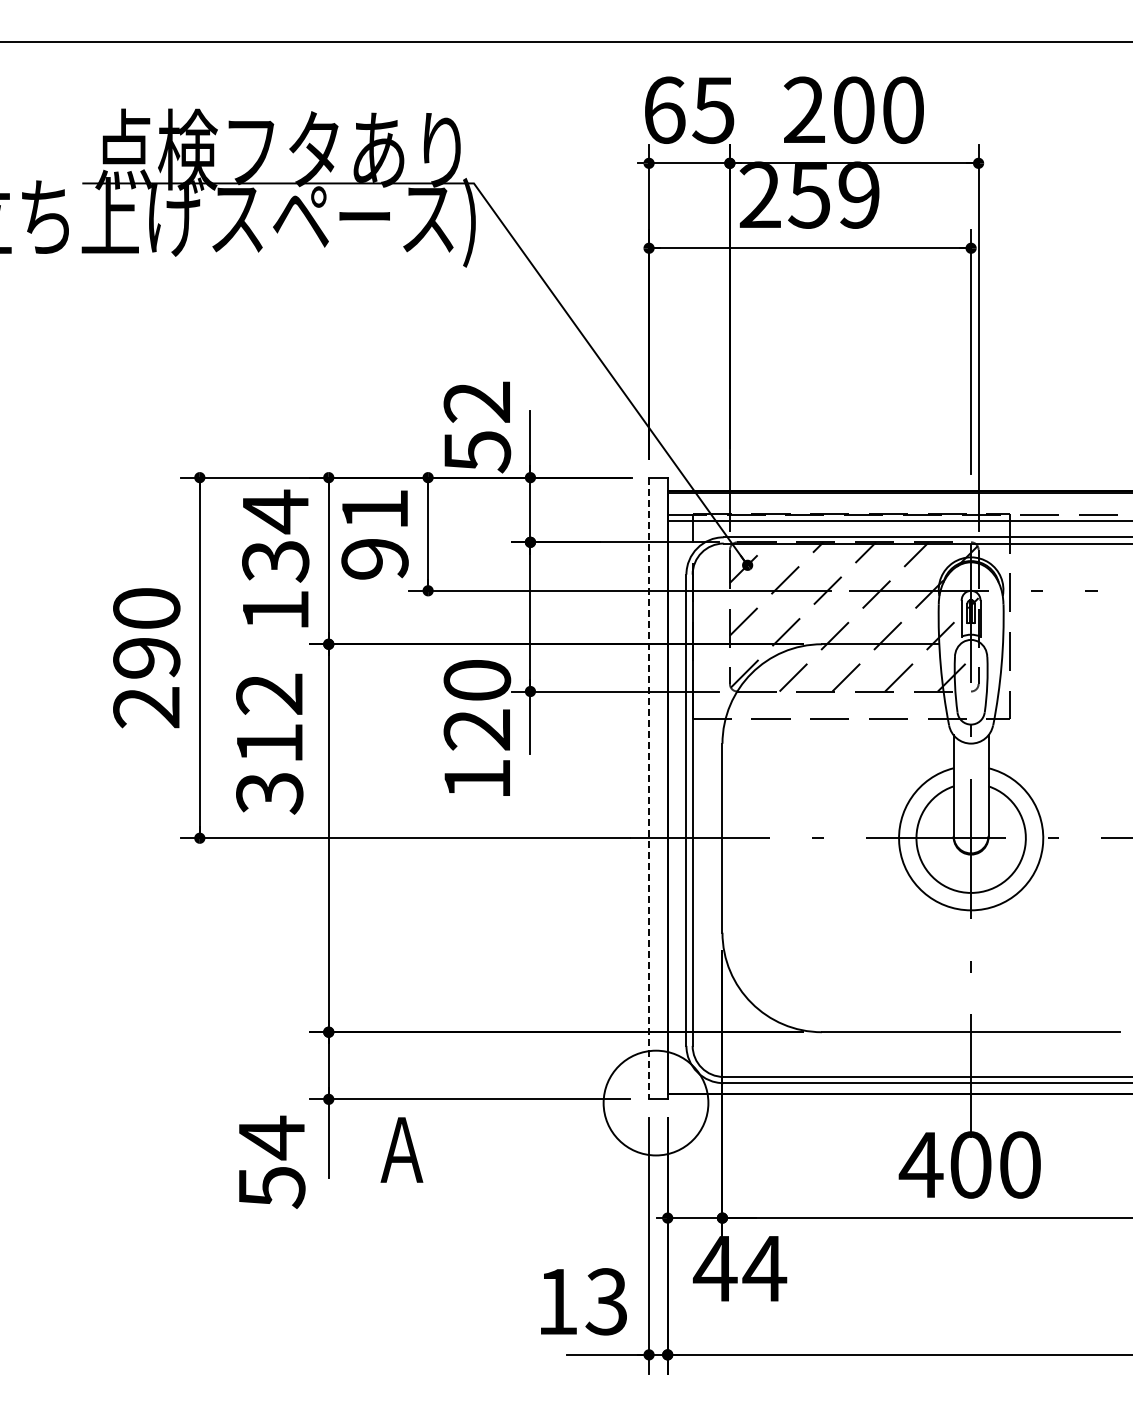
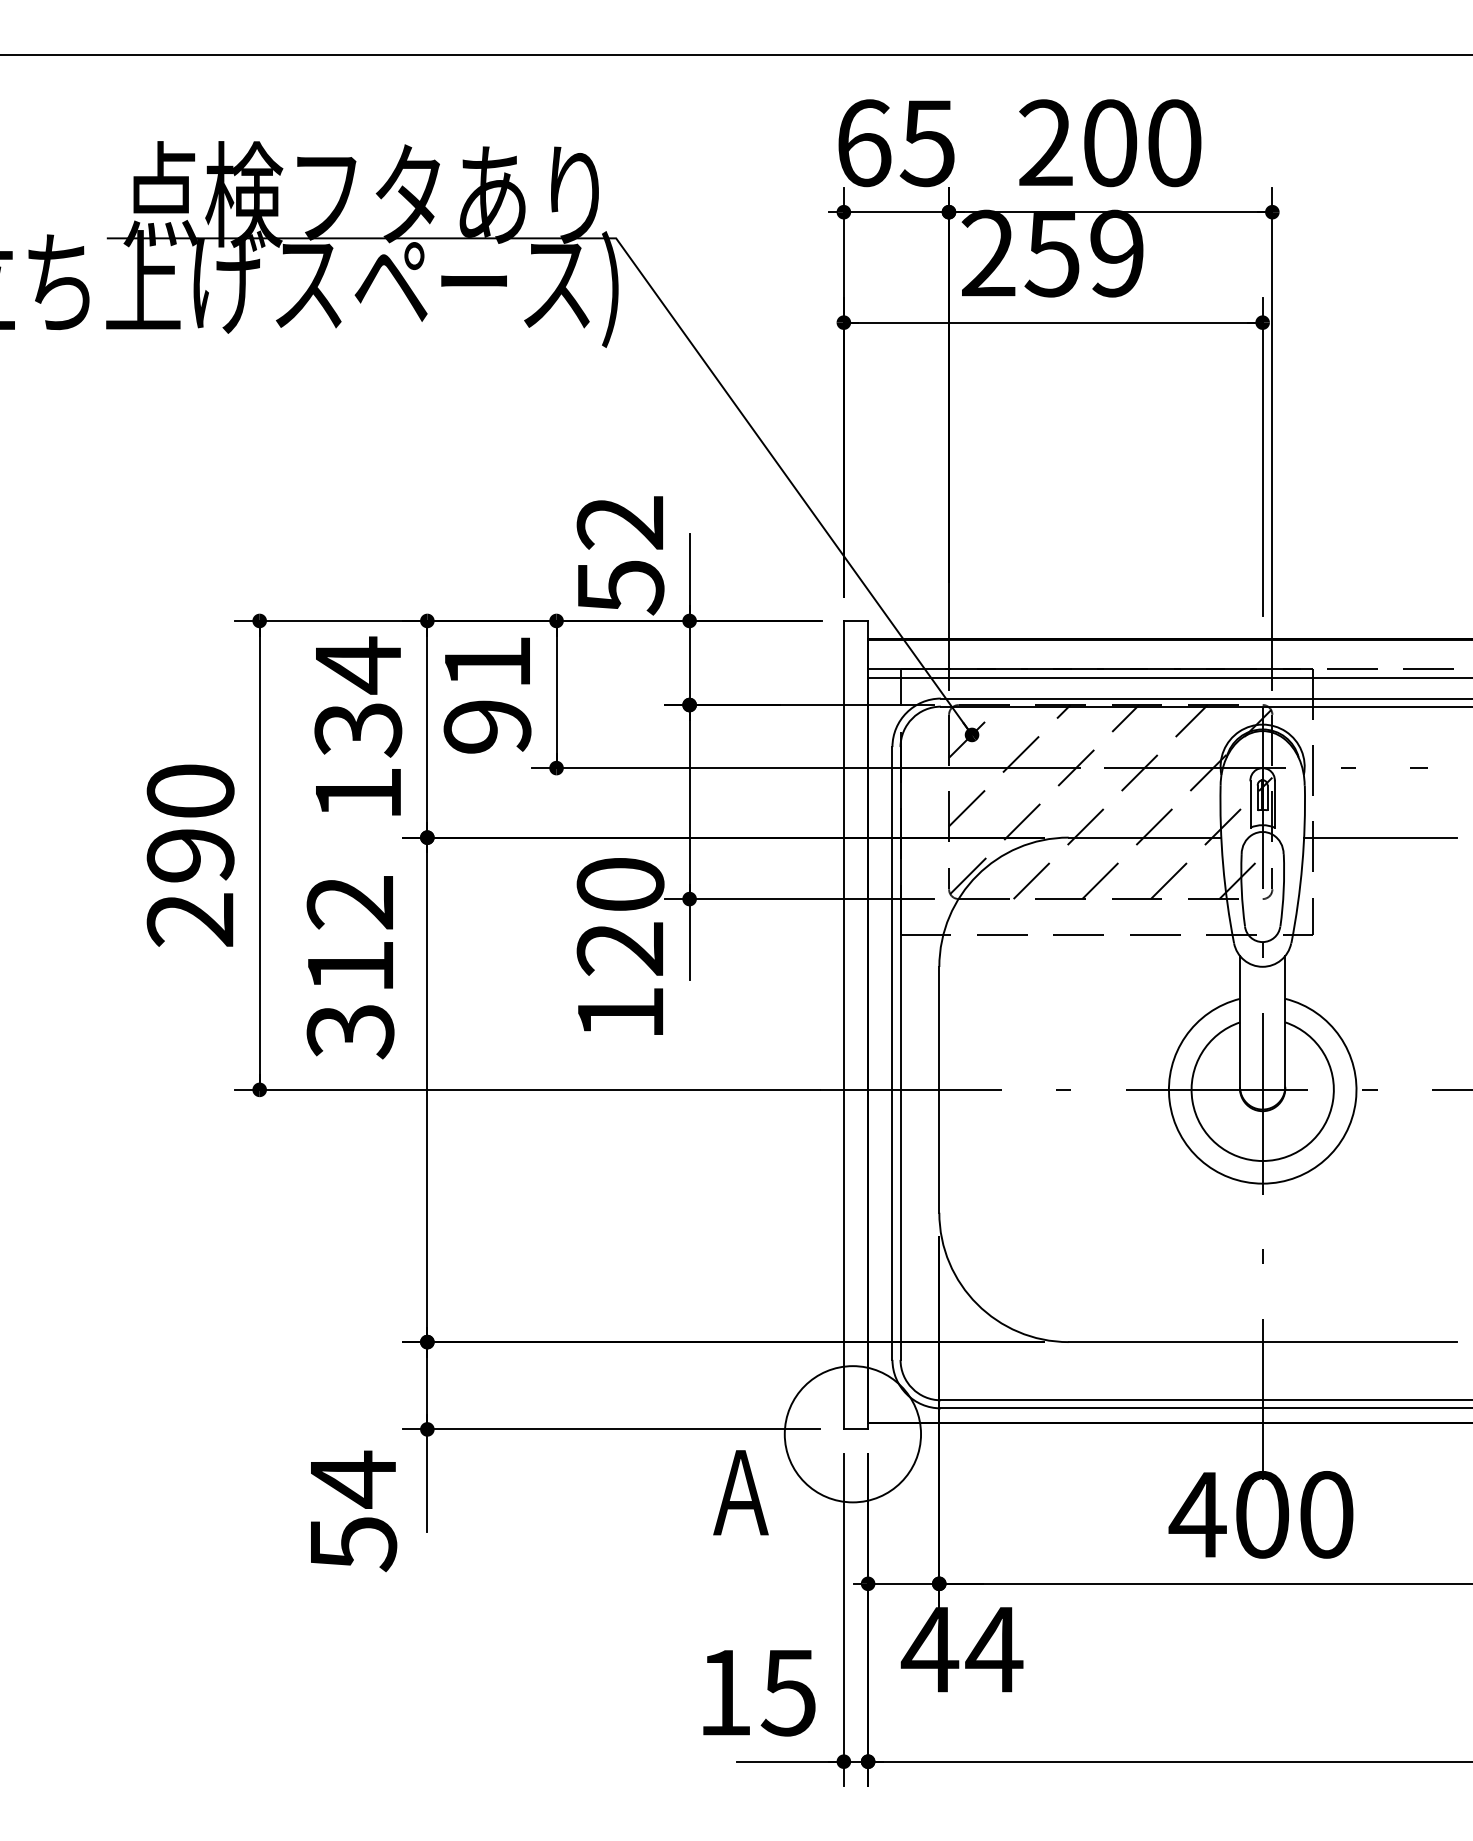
line: (1061, 644) -> (1380, 837), added
line: (649, 788) -> (844, 1025), dashed -> solid
text: (401, 1149) -> (740, 1492), moved
text: (606, 1301) -> (788, 1692), 13 -> 15

